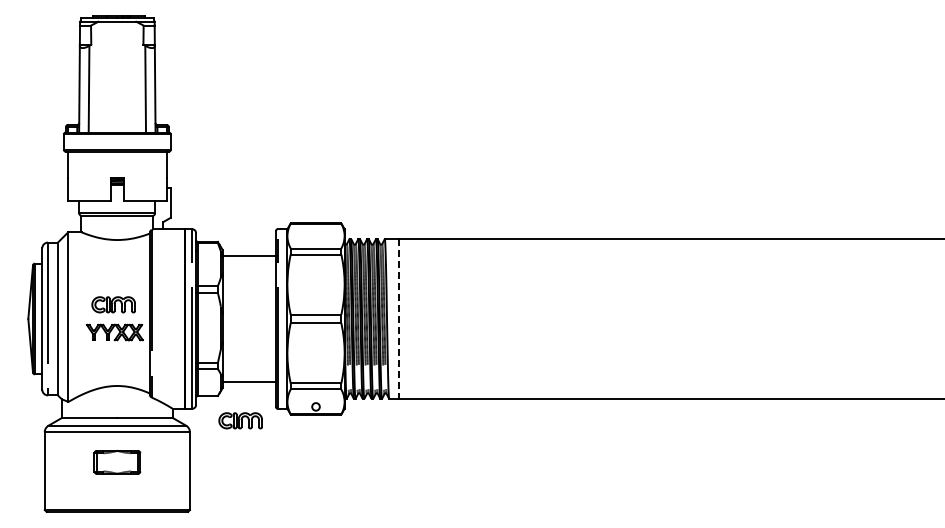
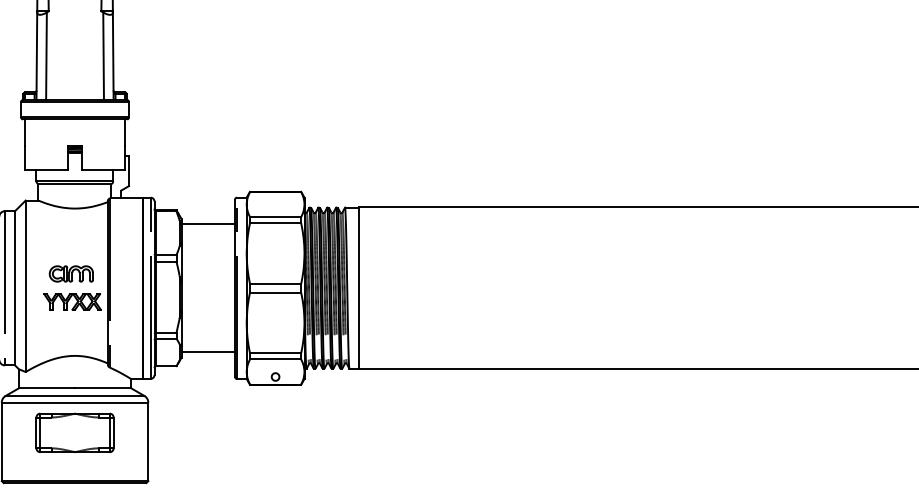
line: (398, 319) -> (358, 288), dashed -> solid
part: (240, 420) -> (199, 390), removed
part: (117, 462) -> (75, 433), size x1.67

